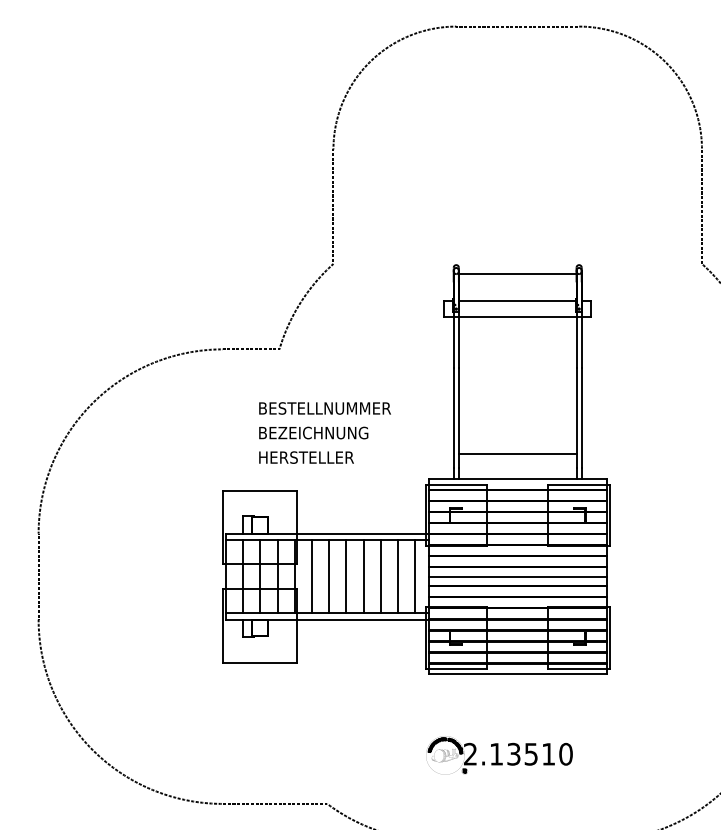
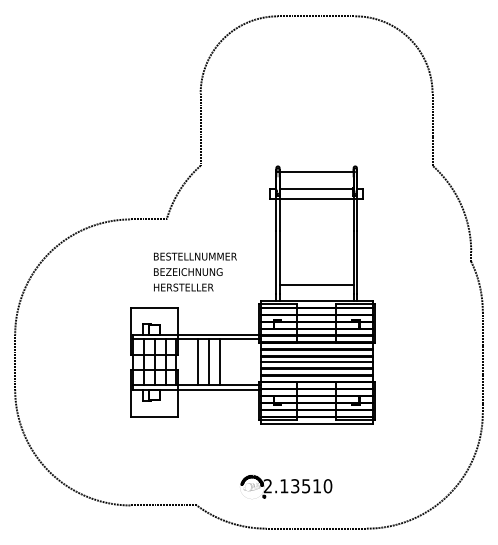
line: (312, 576) -> (187, 362), removed
line: (380, 576) -> (230, 362), removed
line: (398, 576) -> (241, 362), removed
line: (415, 576) -> (252, 362), removed
part: (500, 754) -> (286, 486), moved

